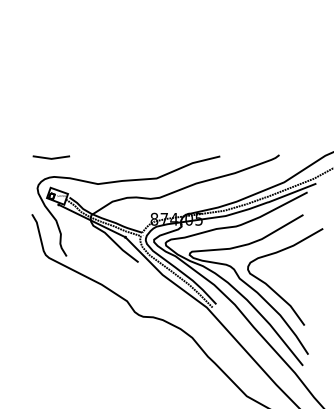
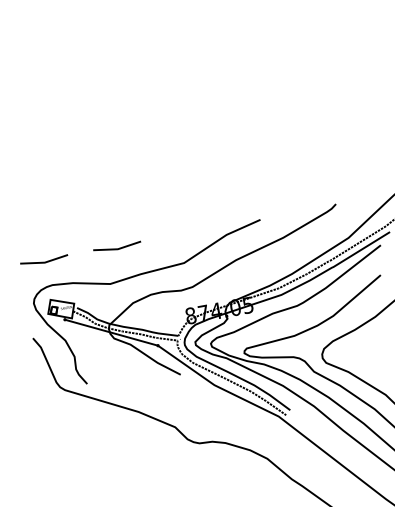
line: (107, 157) -> (116, 247), added

